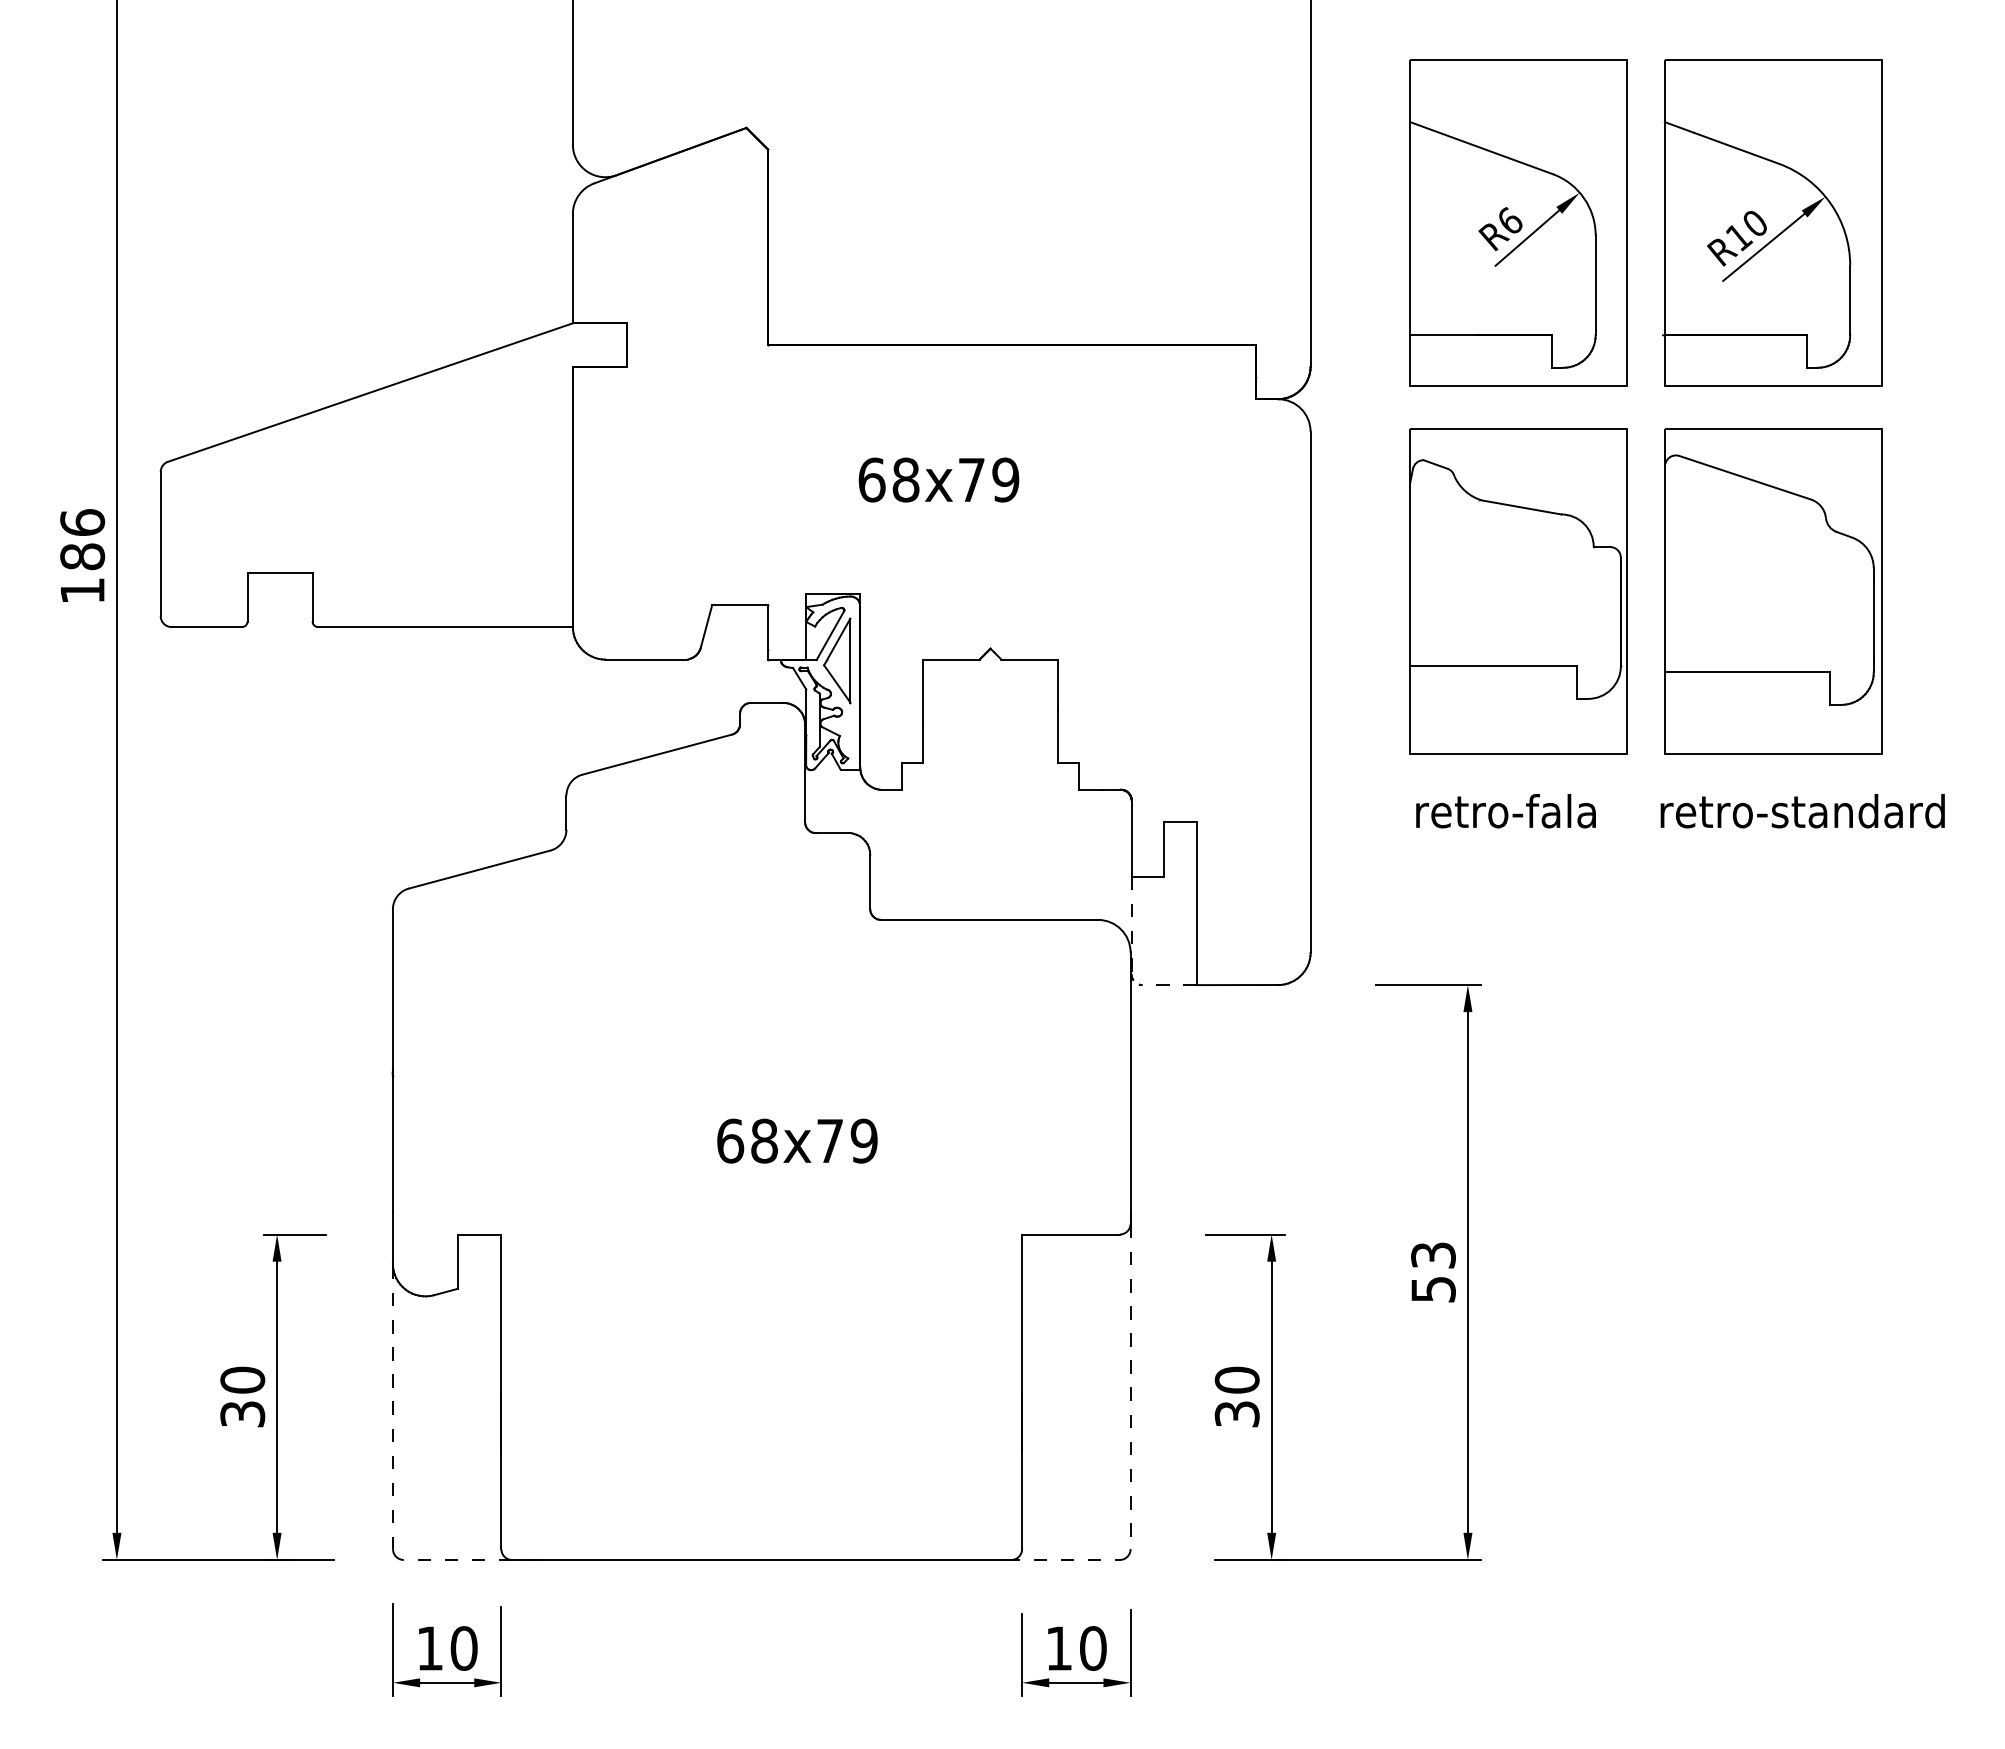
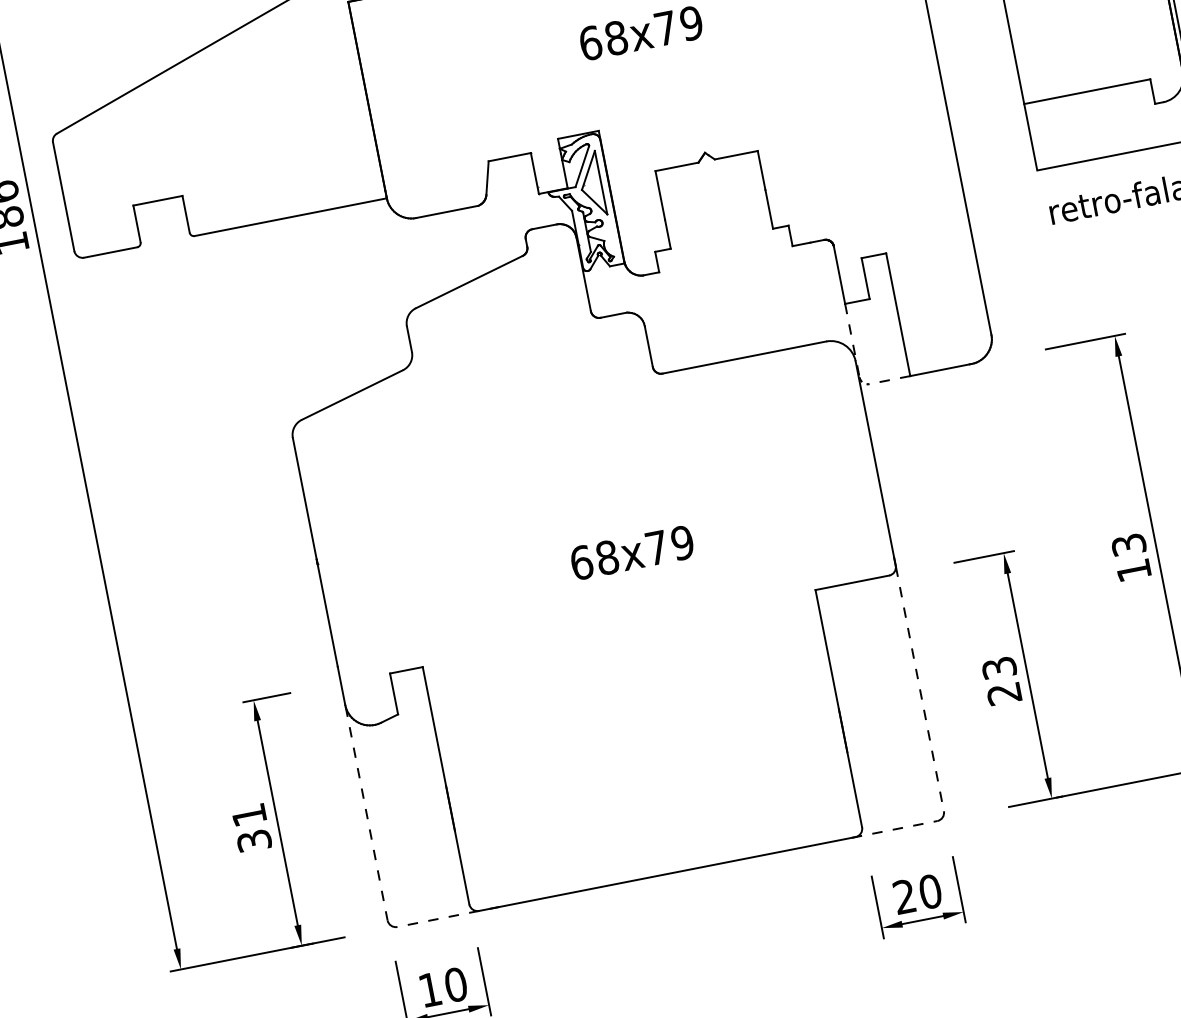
text: (1433, 1289) -> (1133, 570), 53 -> 13
text: (242, 1379) -> (248, 814), 30 -> 31
text: (1236, 1396) -> (1001, 680), 30 -> 23
text: (1058, 1648) -> (904, 896), 10 -> 20

